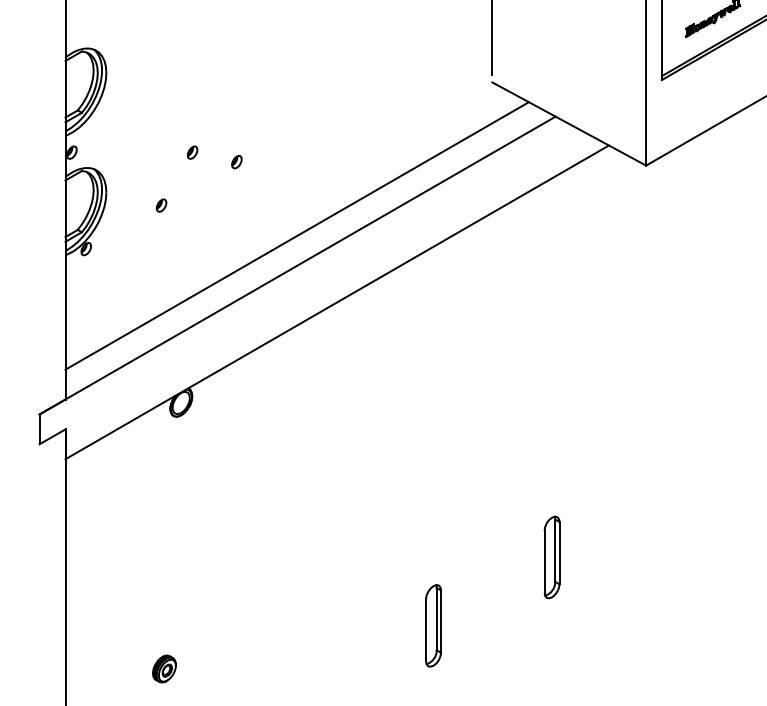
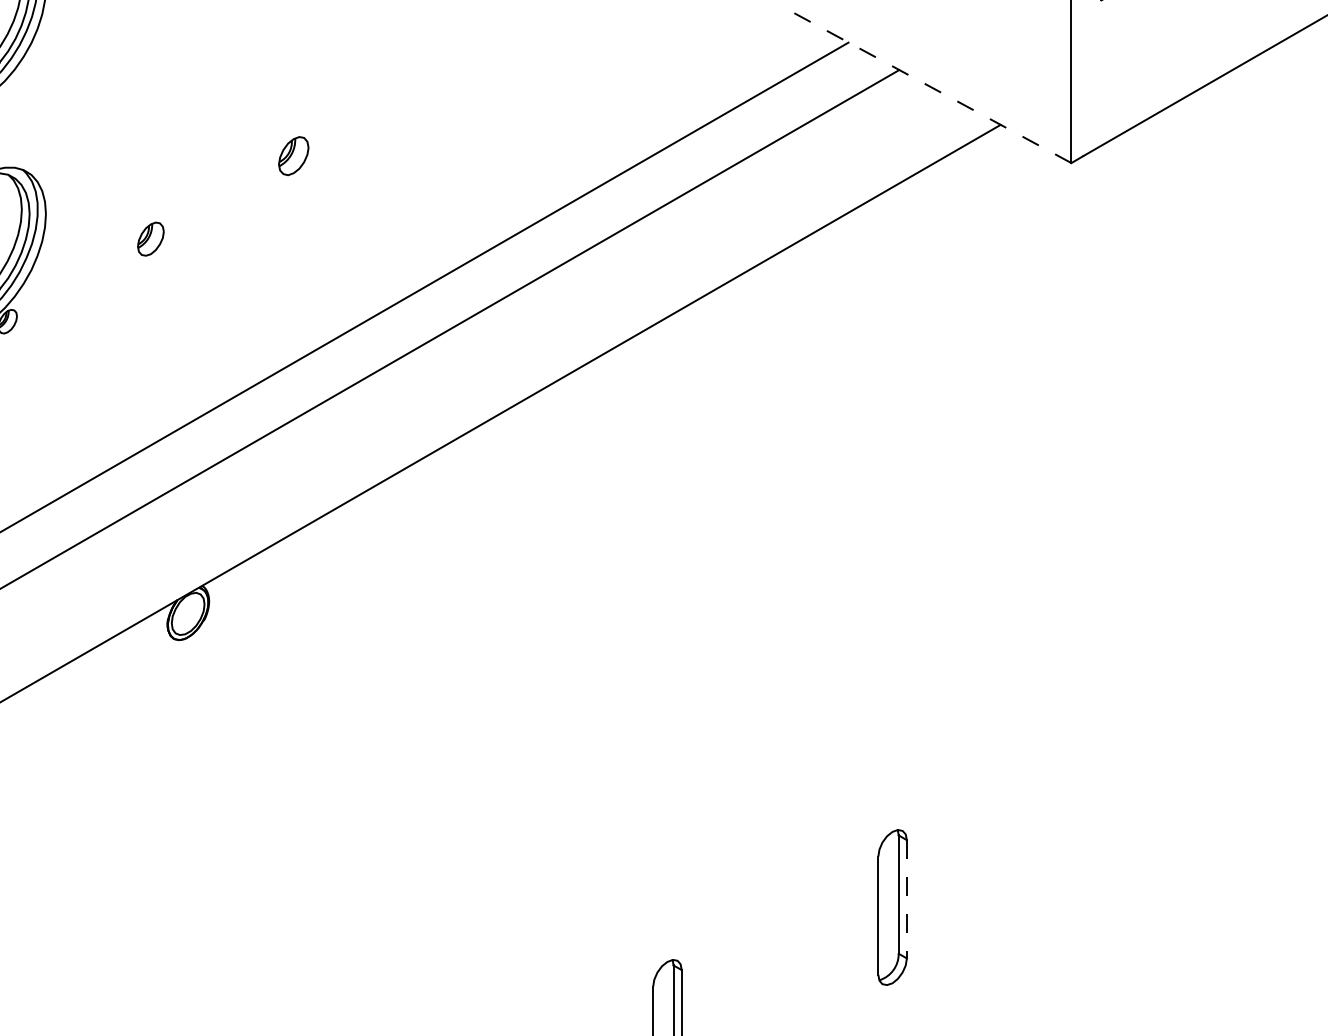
line: (568, 123) -> (923, 83), solid -> dashed
part: (192, 152) -> (209, 138), removed
part: (236, 162) -> (293, 157), size x1.6
part: (161, 205) -> (150, 238), size x1.4
line: (559, 553) -> (906, 899), solid -> dashed

